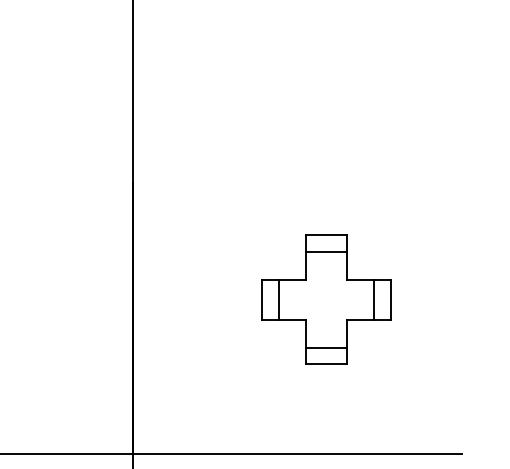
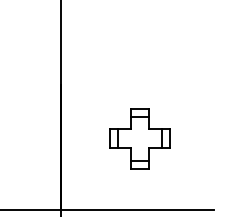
part: (325, 299) -> (139, 138), moved

